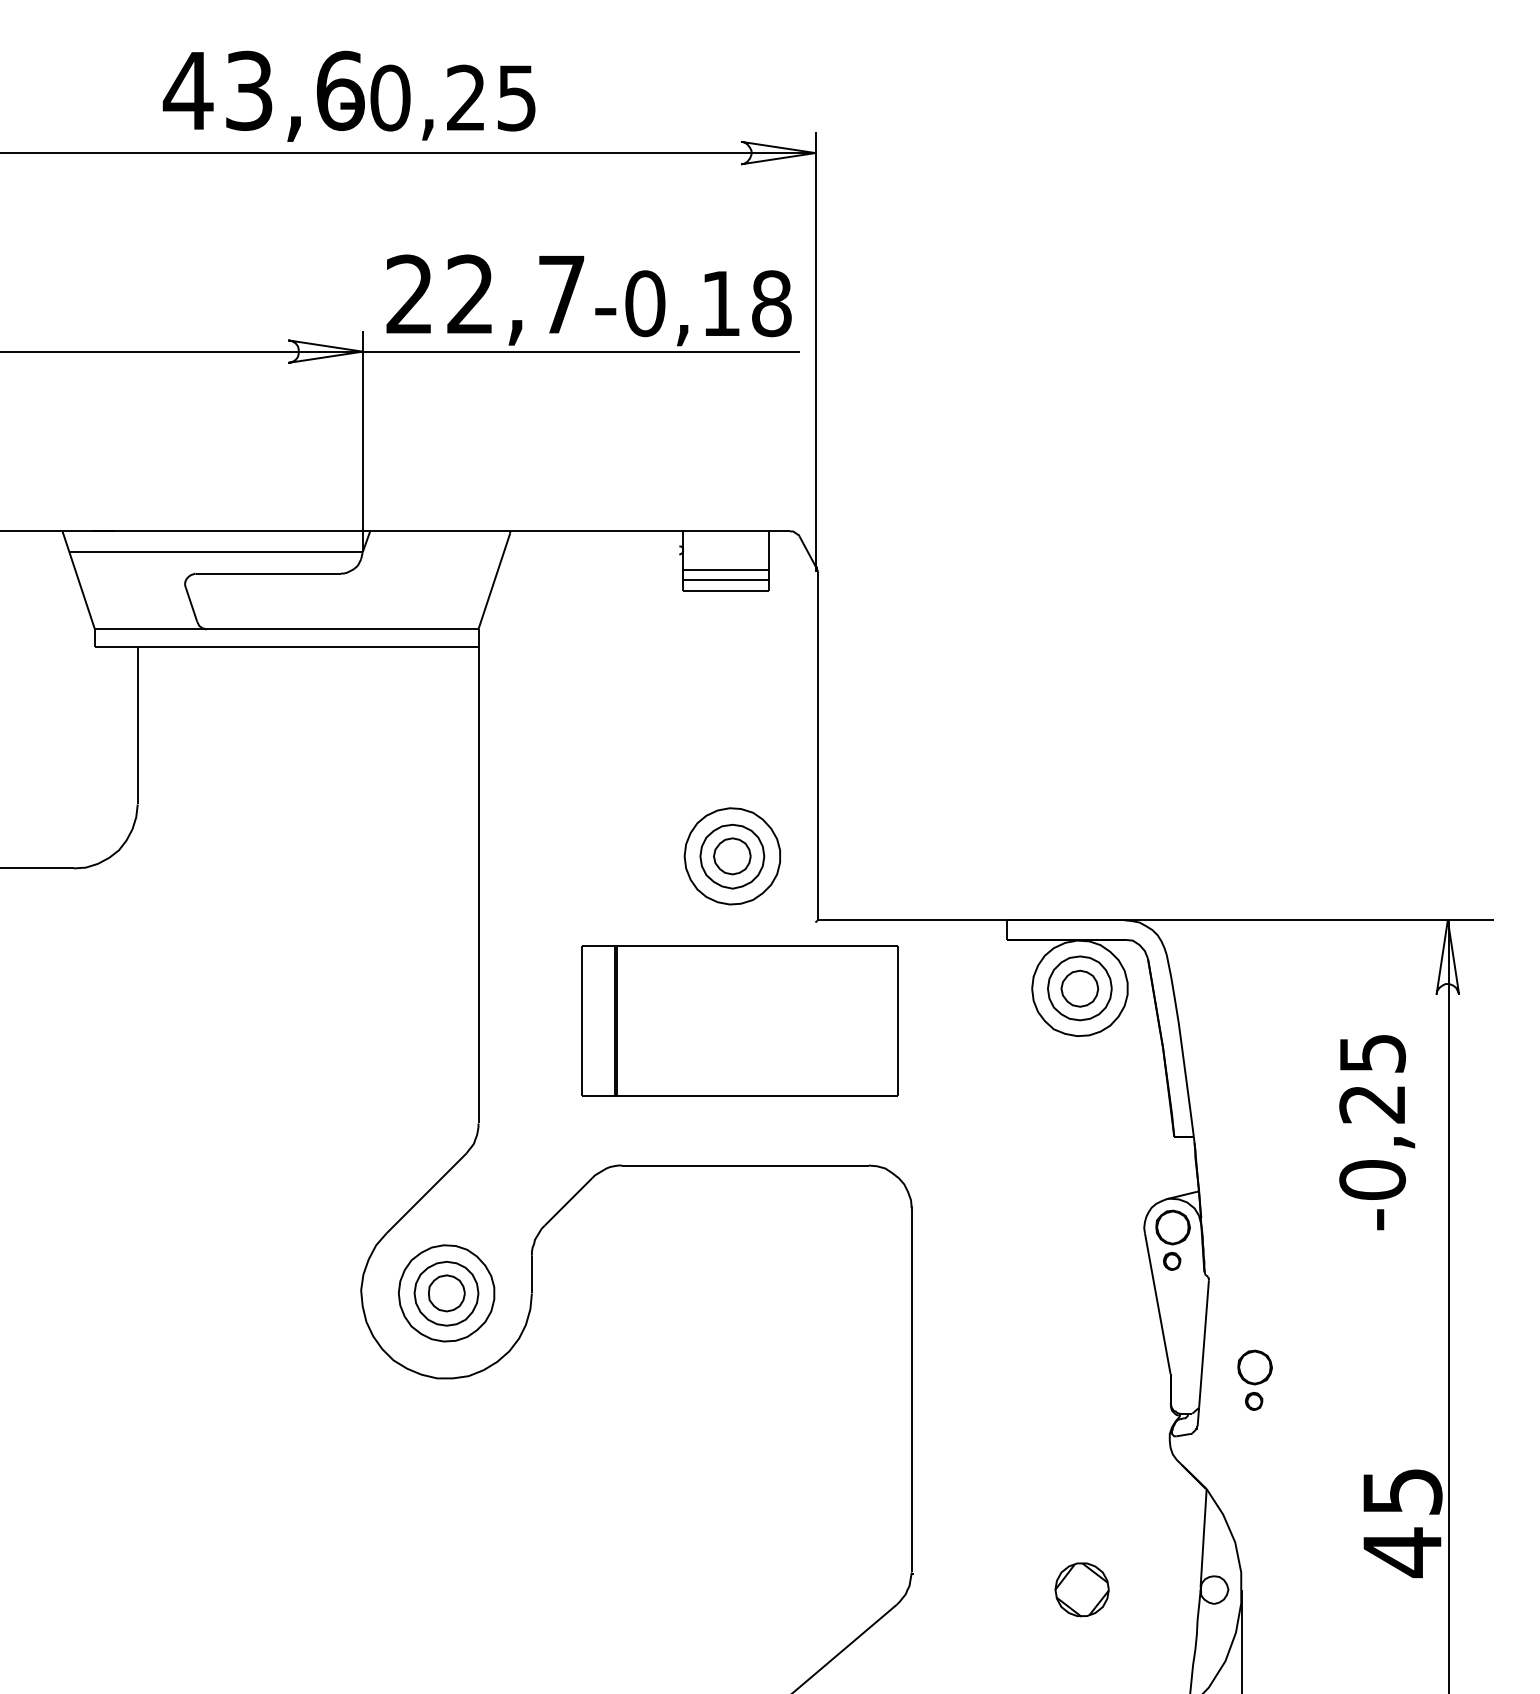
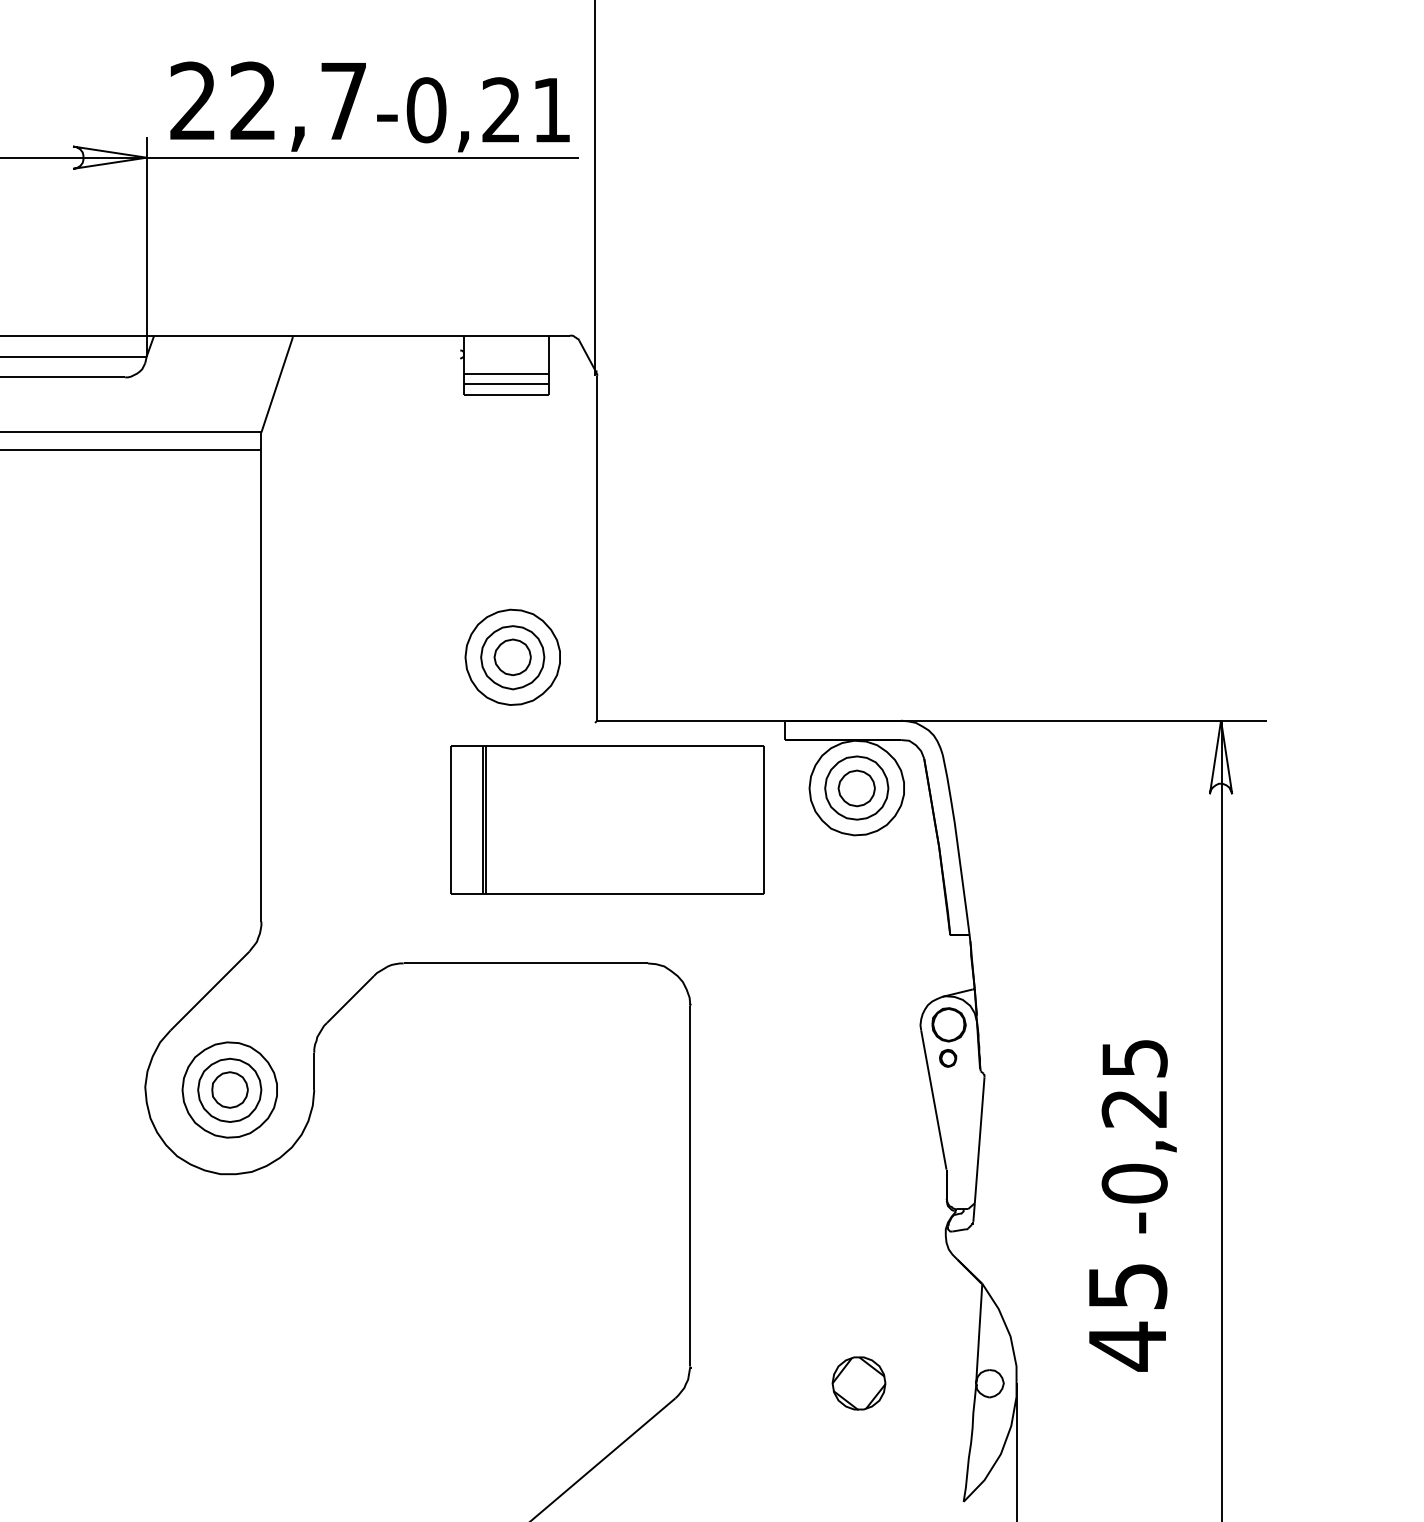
text: (746, 303) -> (526, 110), -0,18 -> -0,21
part: (739, 1020) -> (606, 819), moved
text: (1377, 1132) -> (1139, 1136), moved
part: (1254, 1379) -> (1029, 1175), removed
text: (1402, 1523) -> (1127, 1317), moved

